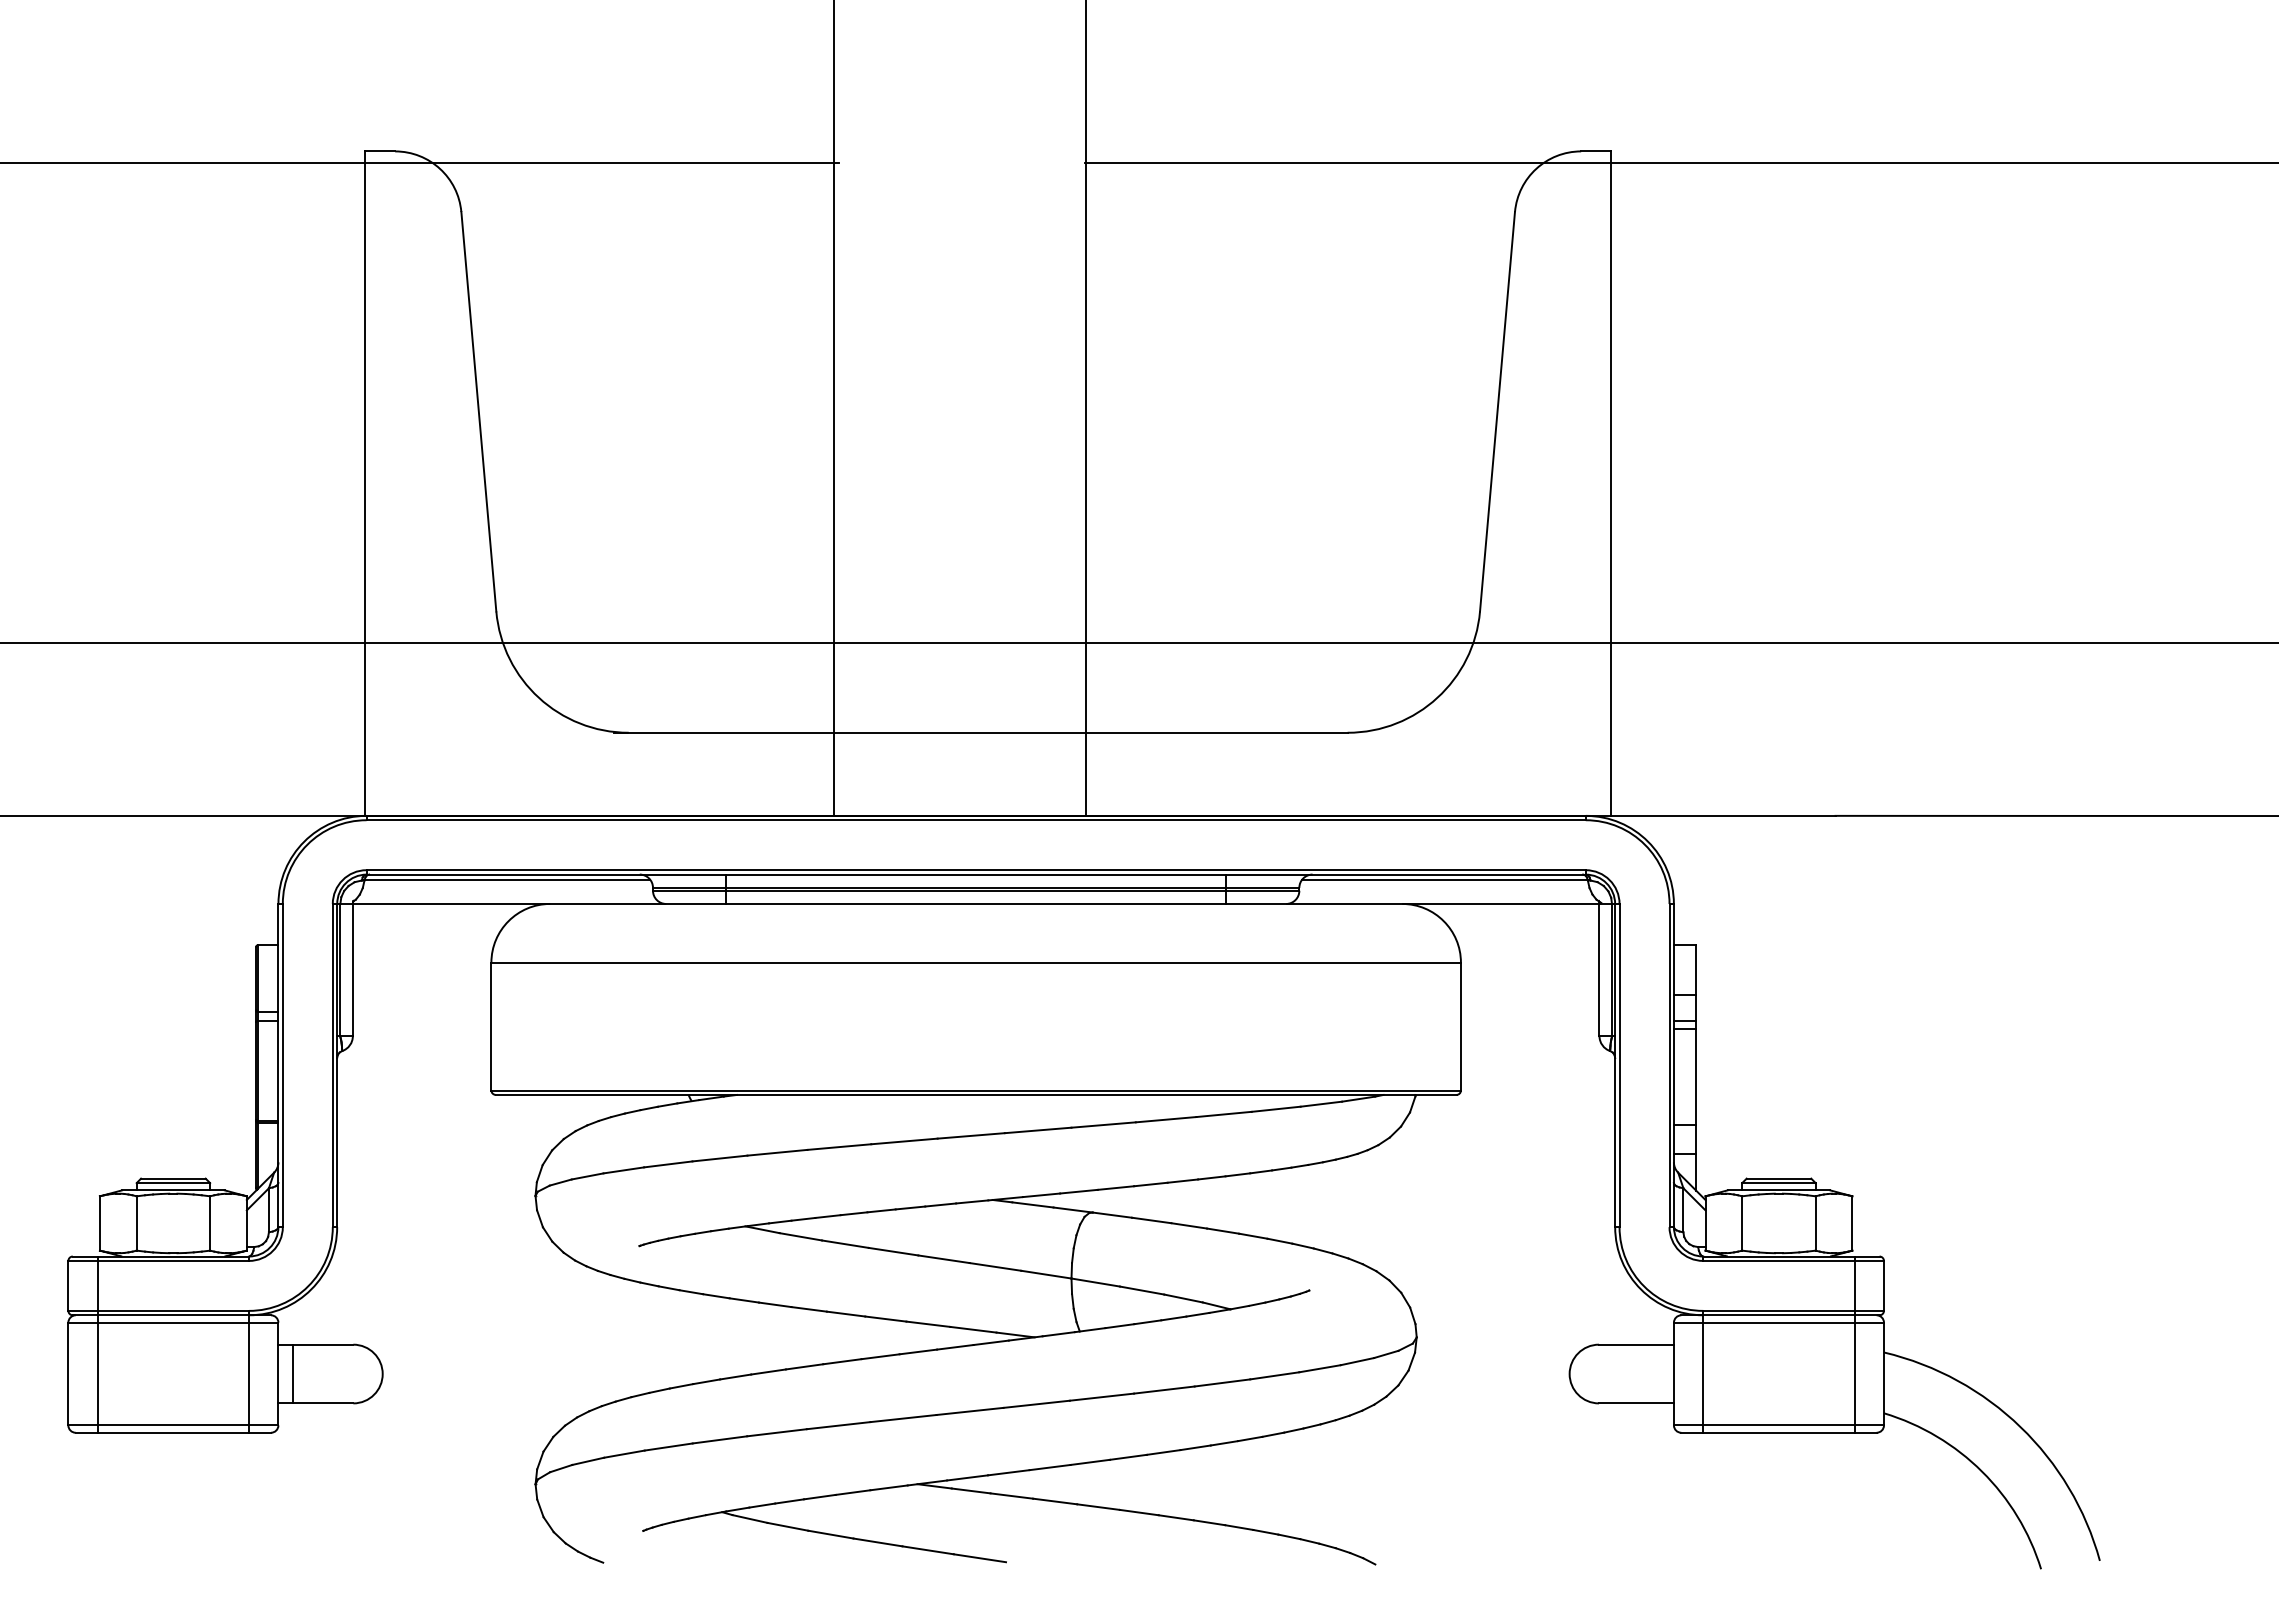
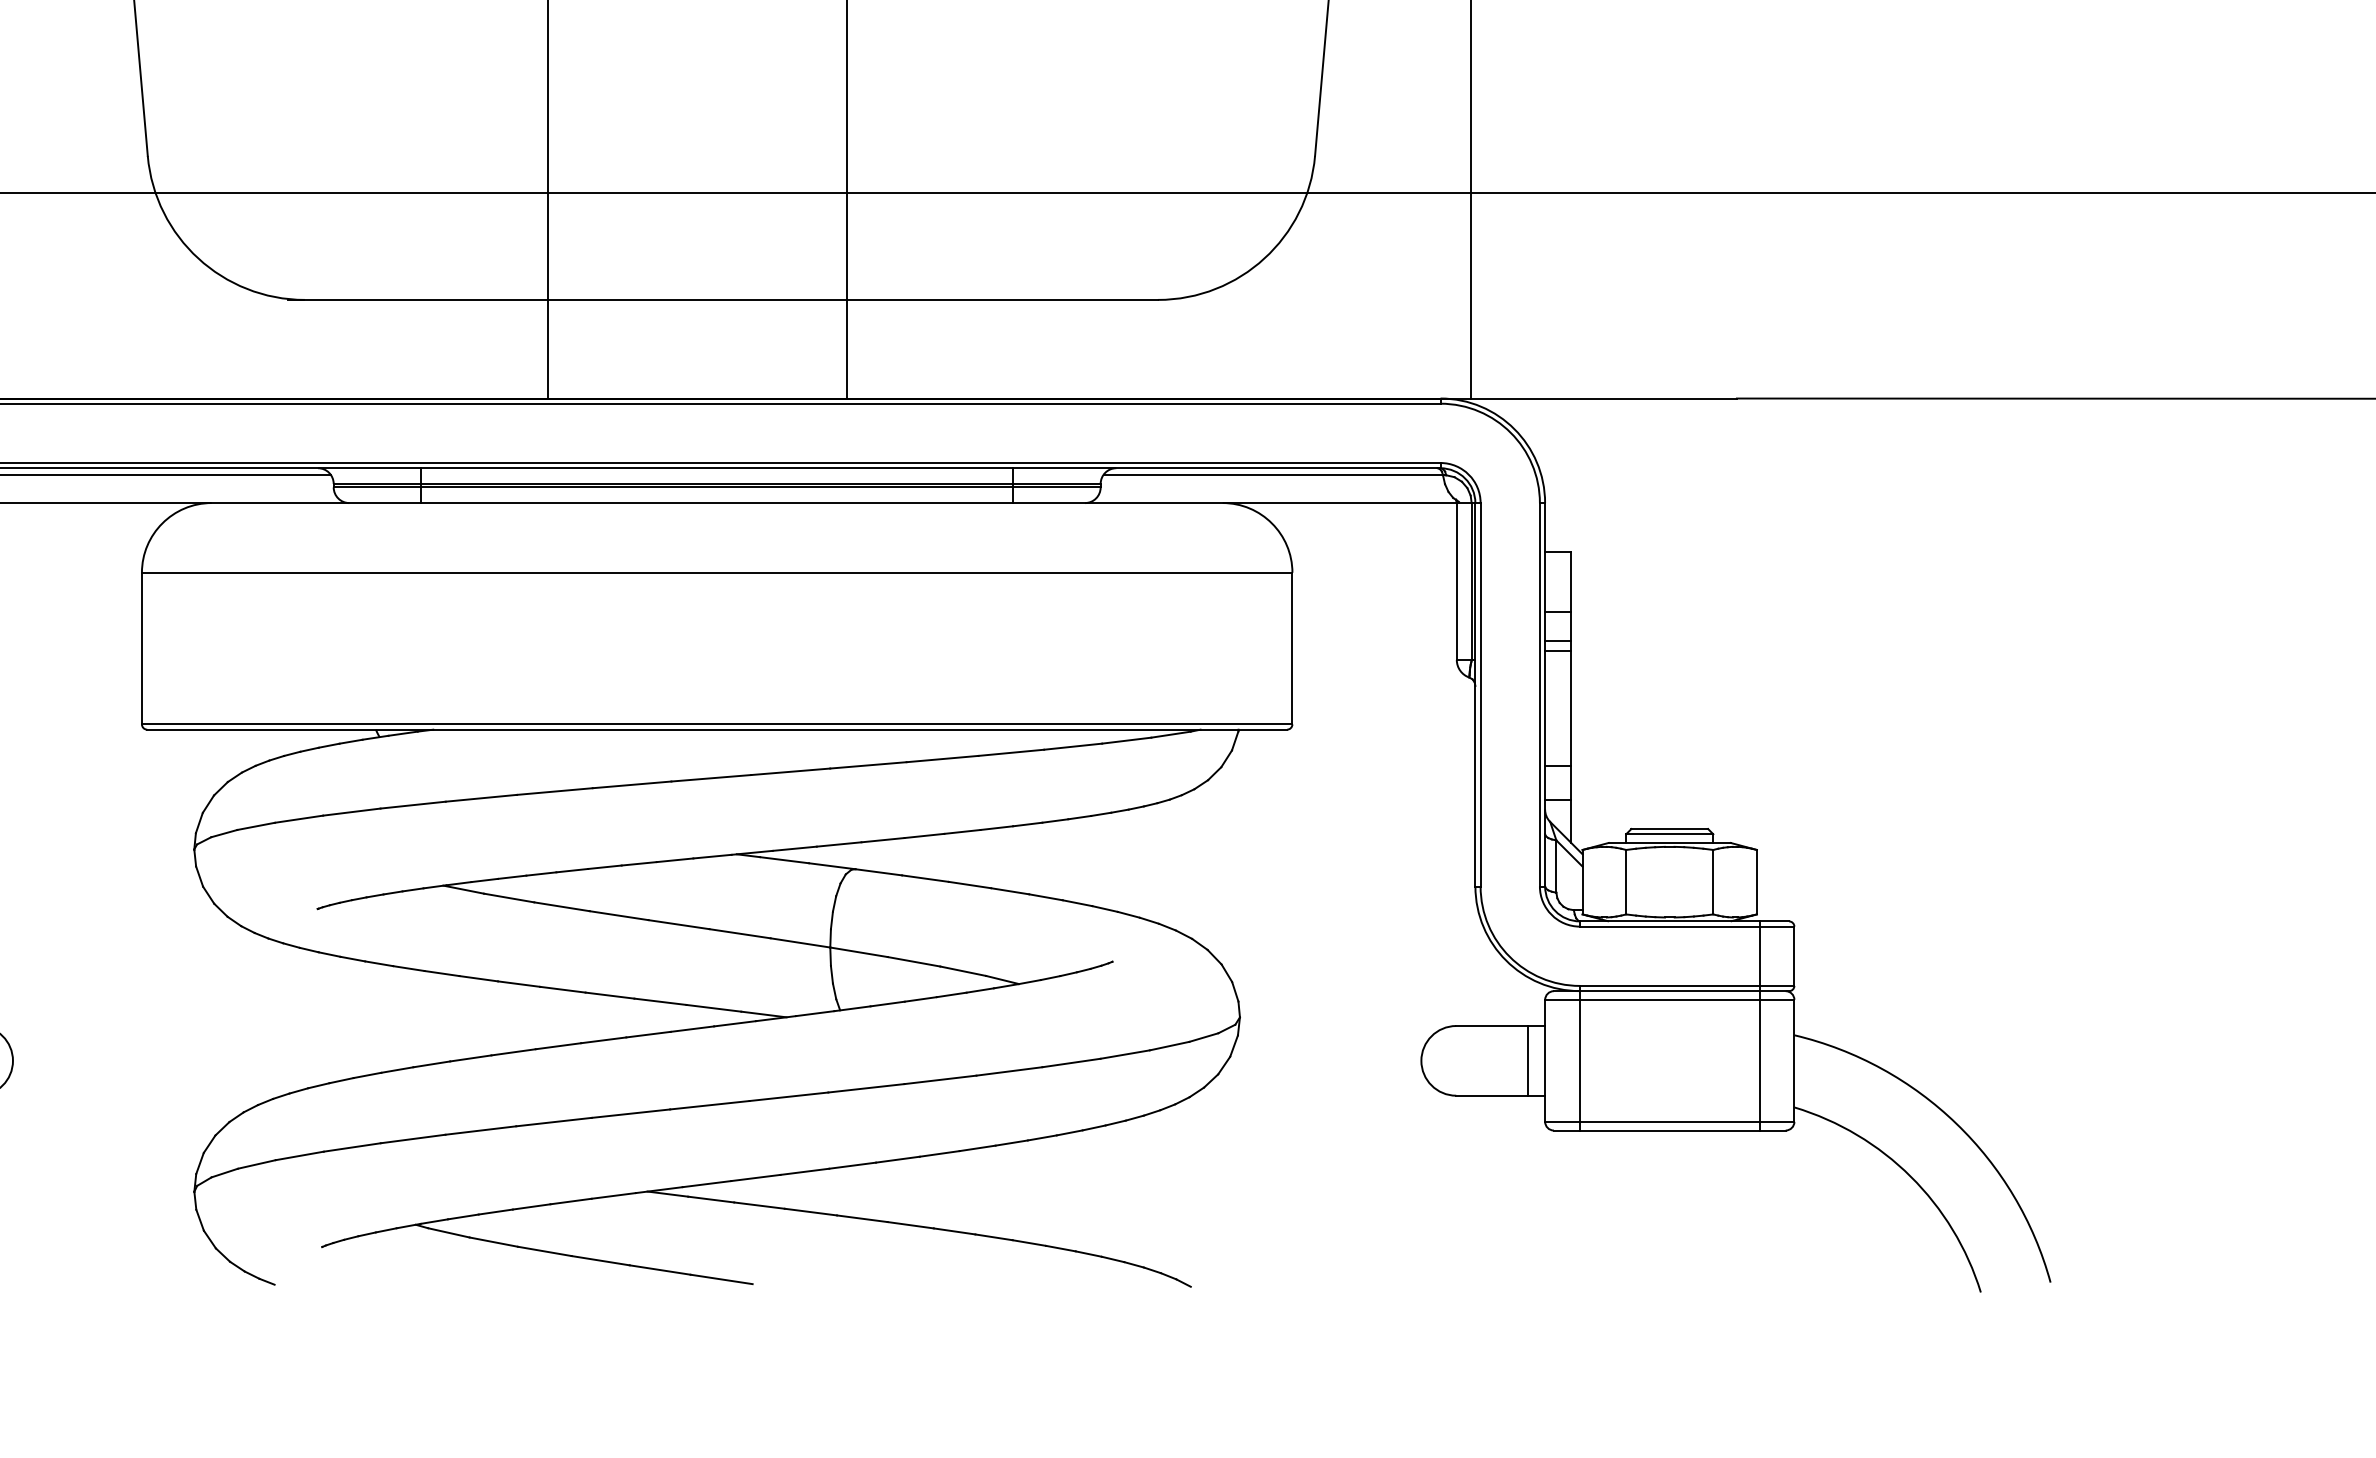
line: (1659, 1373) -> (1528, 1060), added

